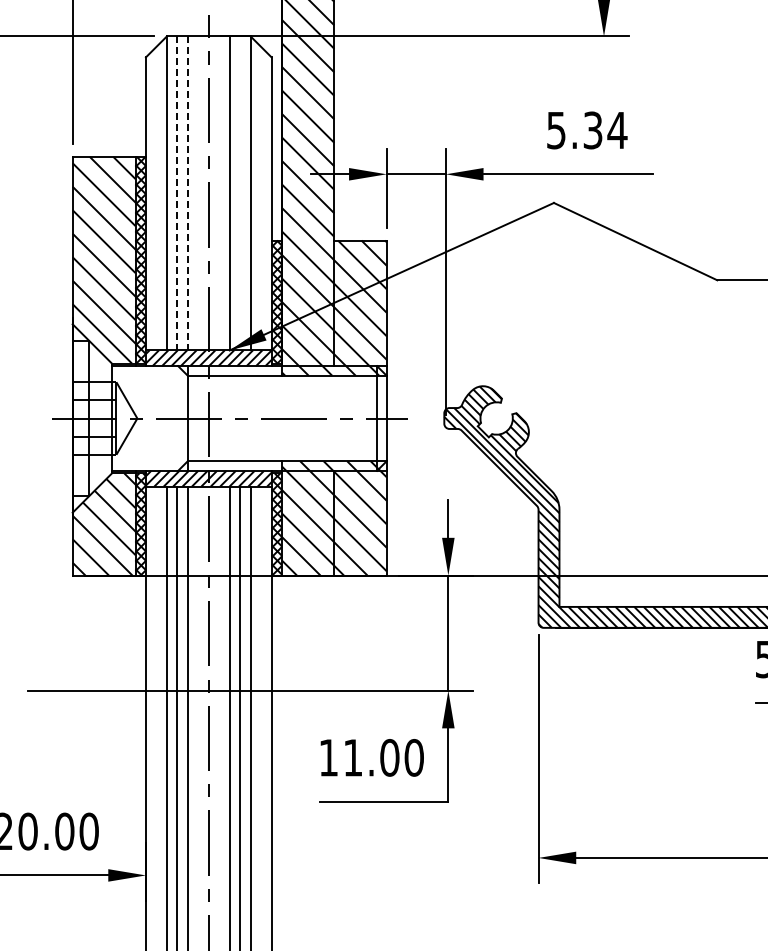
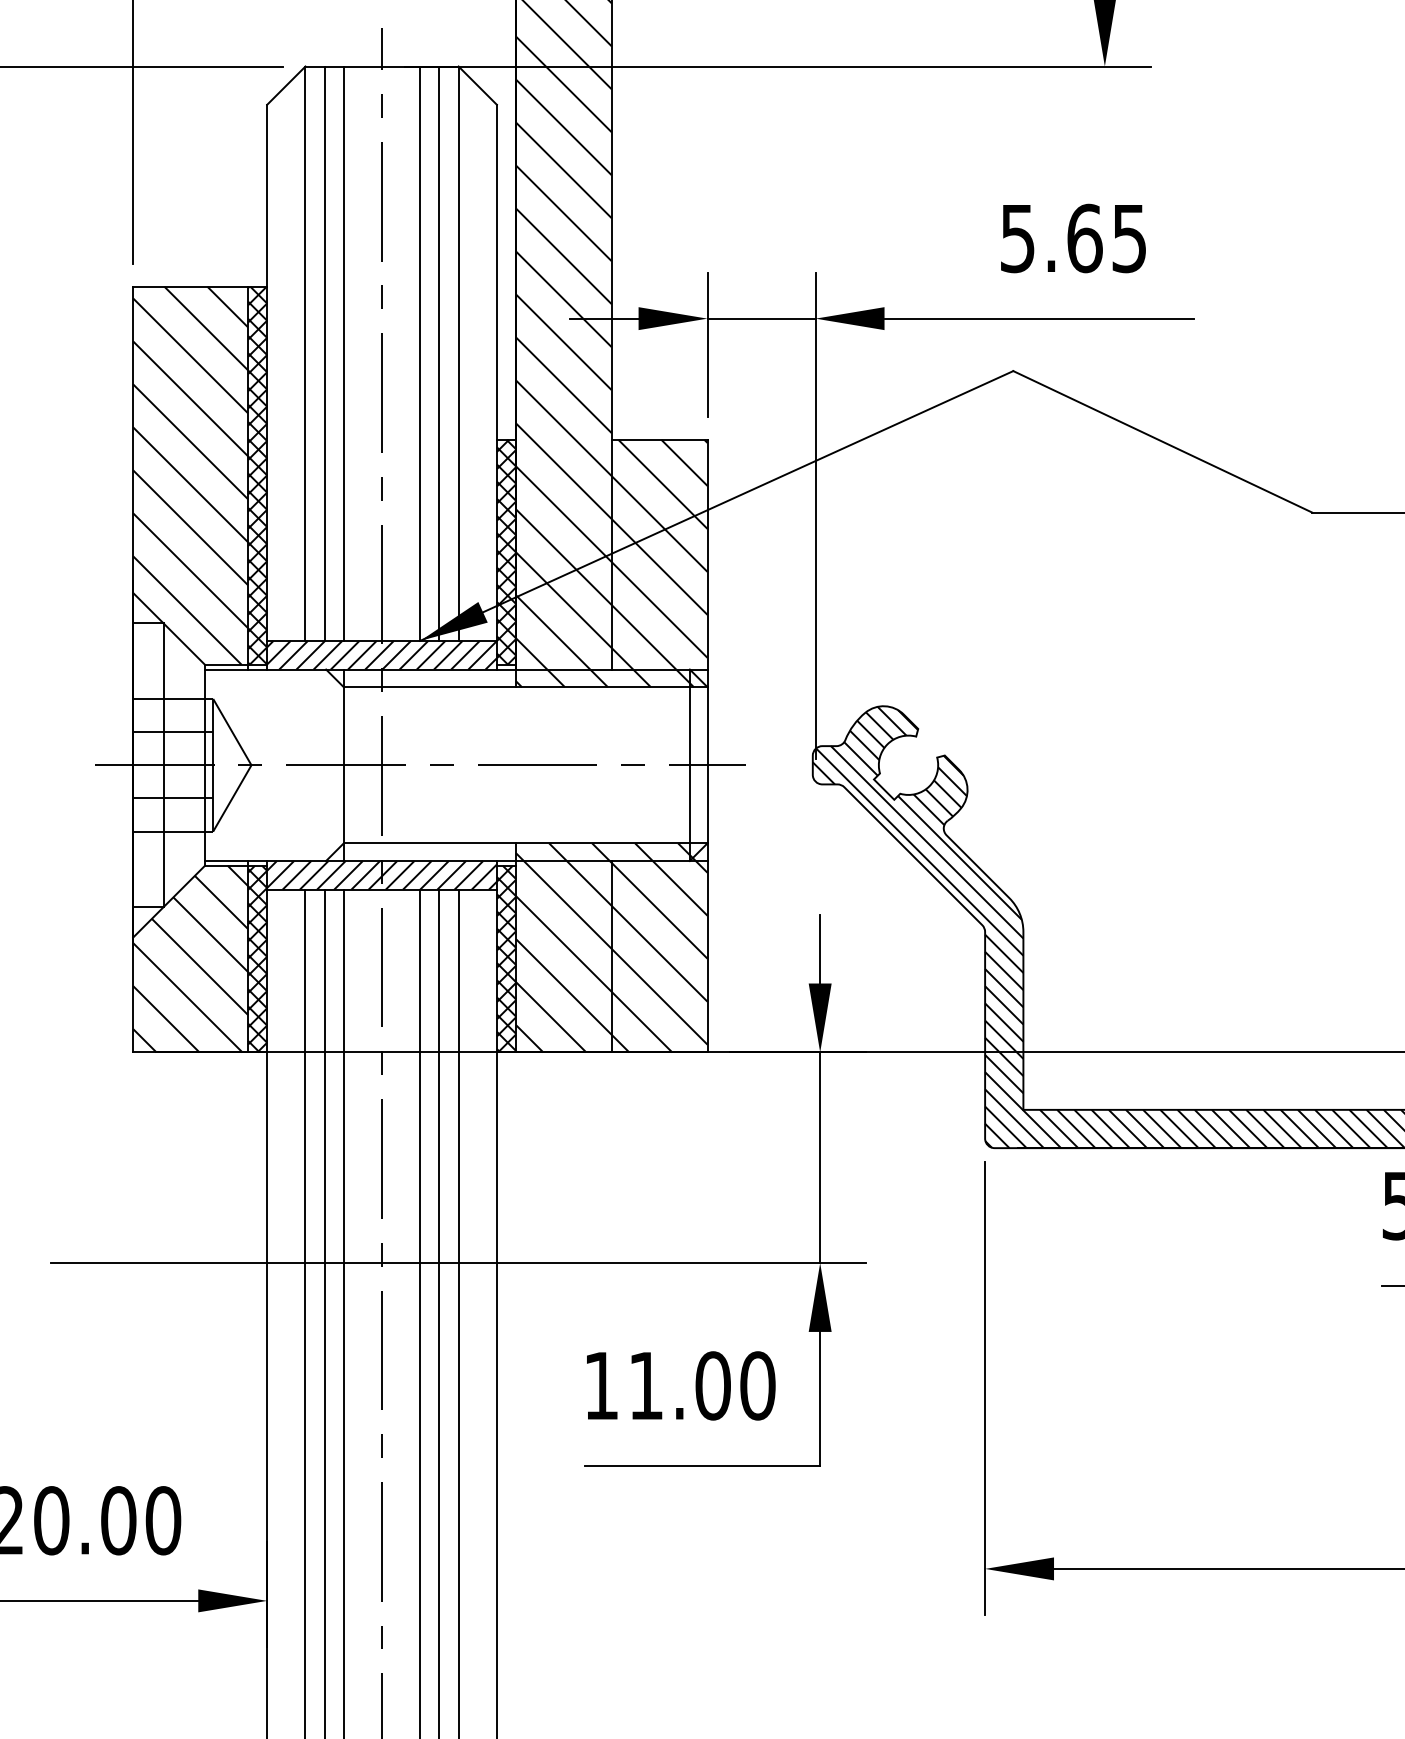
text: (605, 130) -> (1107, 238), 5.34 -> 5.65
line: (177, 193) -> (324, 353), dashed -> solid
line: (187, 193) -> (343, 353), dashed -> solid
line: (240, 193) -> (440, 353), added

